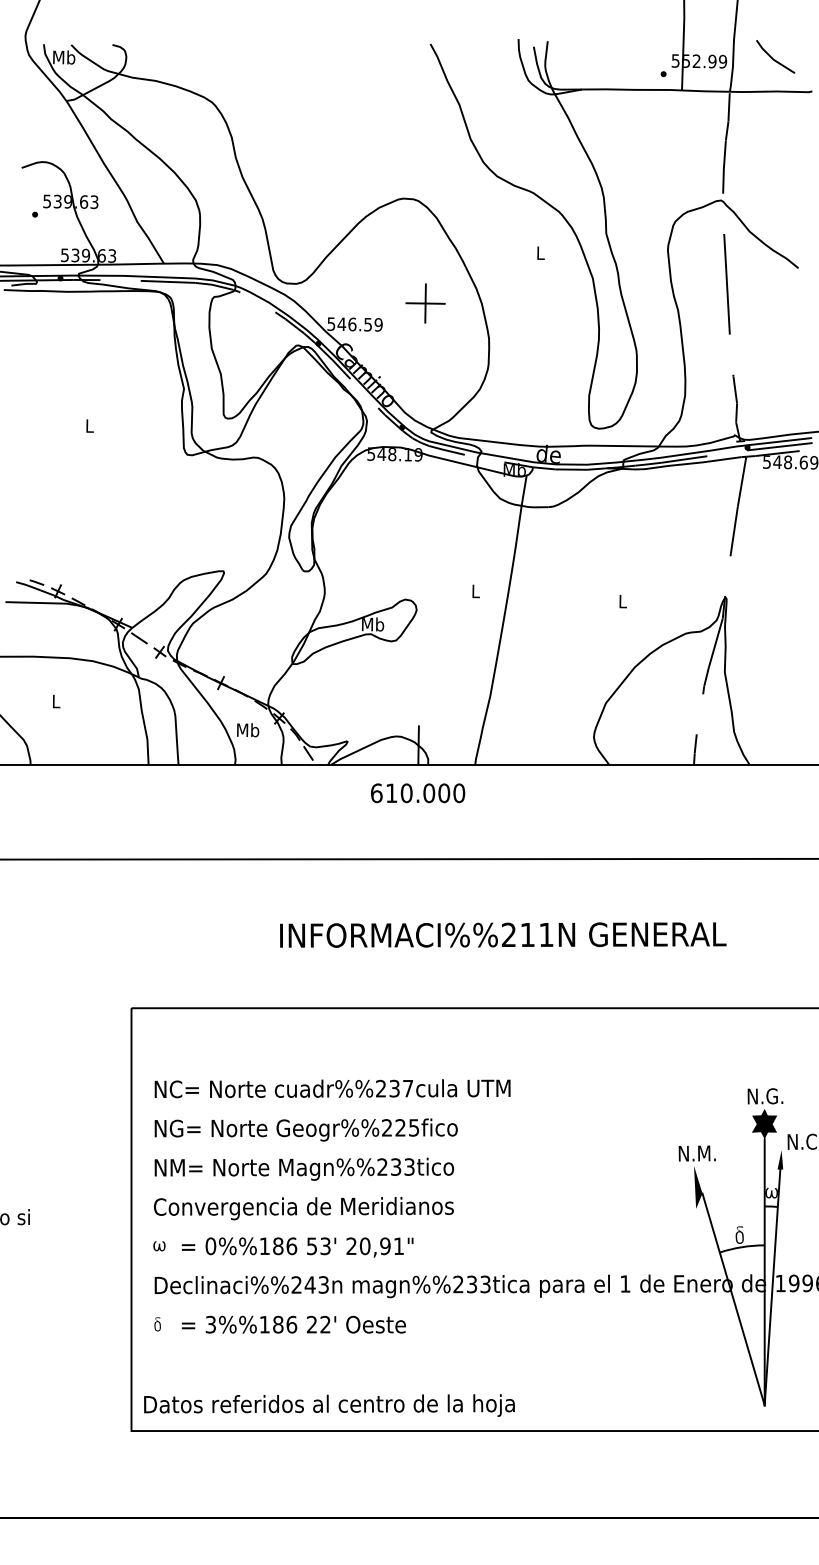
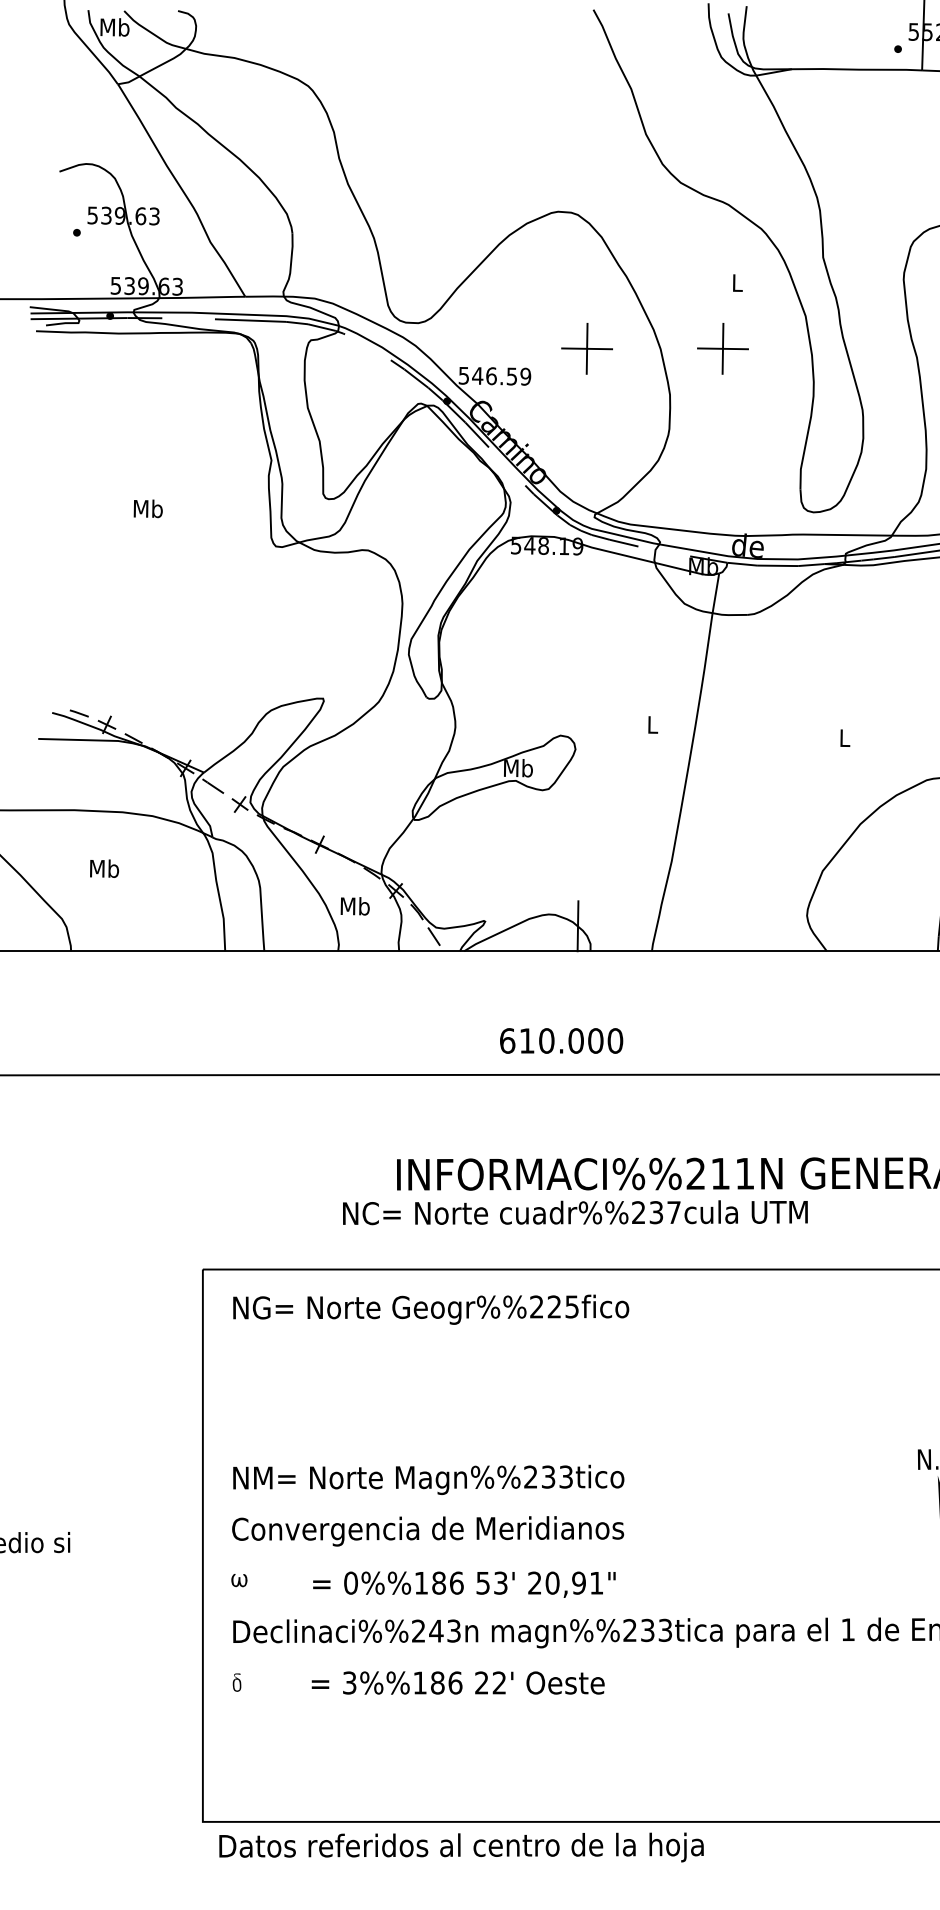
part: (529, 303) -> (722, 348), added
text: (89, 426) -> (148, 509), L -> Mb
text: (56, 701) -> (104, 868), L -> Mb
text: (418, 793) -> (562, 1041), moved
text: (332, 1088) -> (575, 1212), moved
text: (305, 1129) -> (430, 1309), moved
text: (297, 1247) -> (464, 1584), moved
text: (293, 1324) -> (457, 1682), moved
text: (329, 1405) -> (461, 1847), moved

